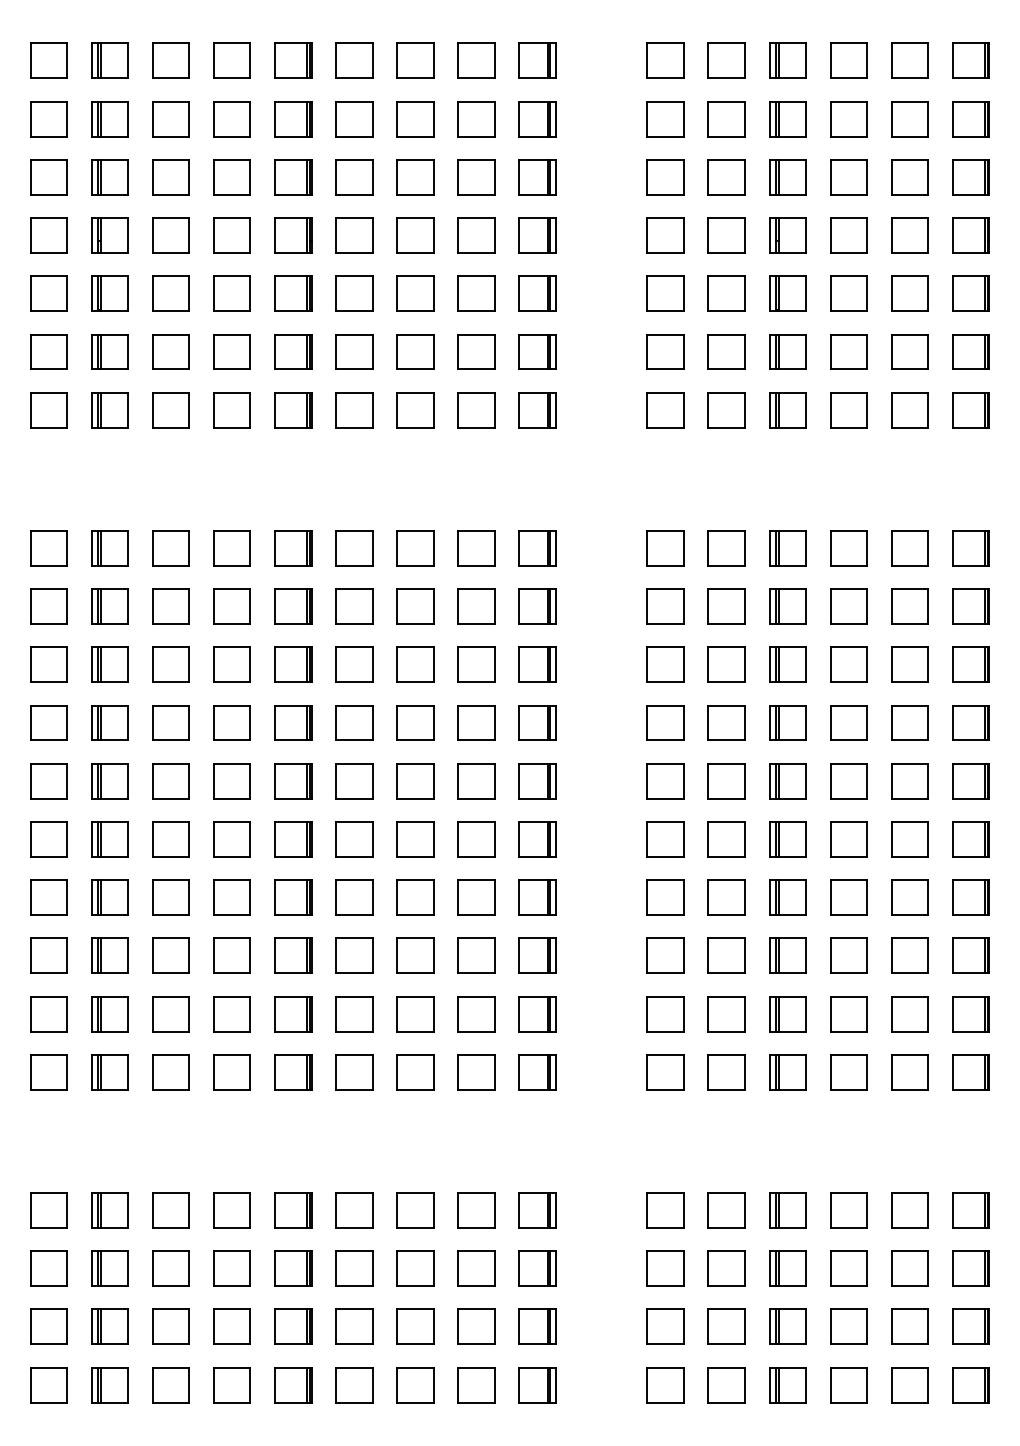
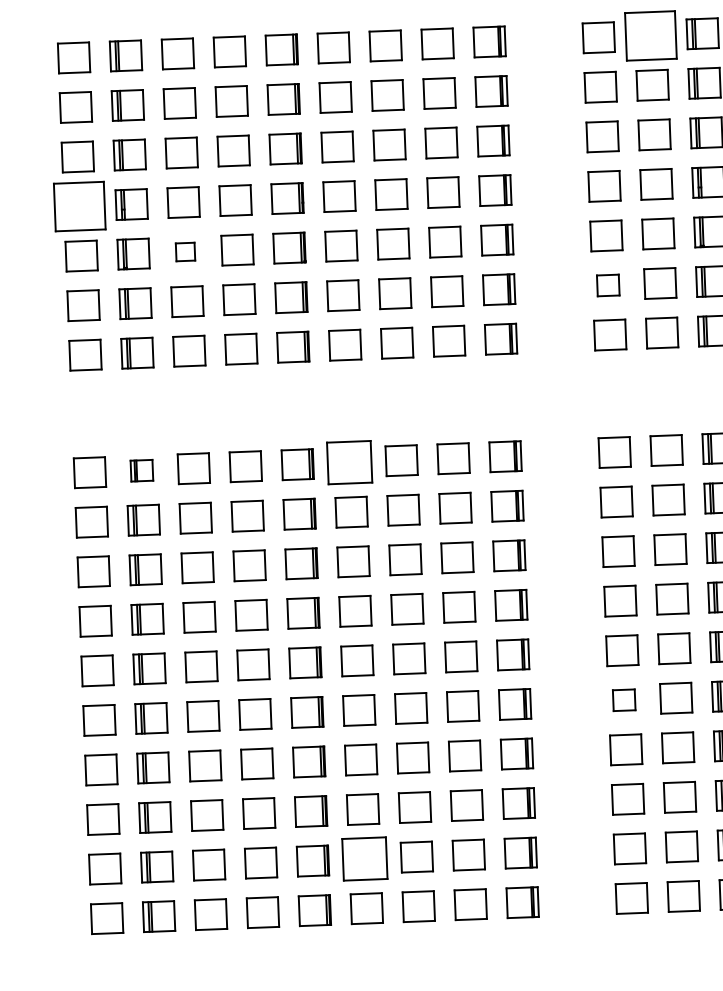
part: (726, 60) -> (650, 35), size x1.6
part: (48, 235) -> (79, 206), size x1.6
part: (170, 293) -> (185, 251), size x0.6
part: (665, 351) -> (608, 285), size x0.7
part: (109, 548) -> (141, 470), size x0.7
part: (354, 548) -> (349, 462), size x1.4
part: (665, 839) -> (624, 700), size x0.7
part: (354, 1014) -> (365, 859), size x1.4

